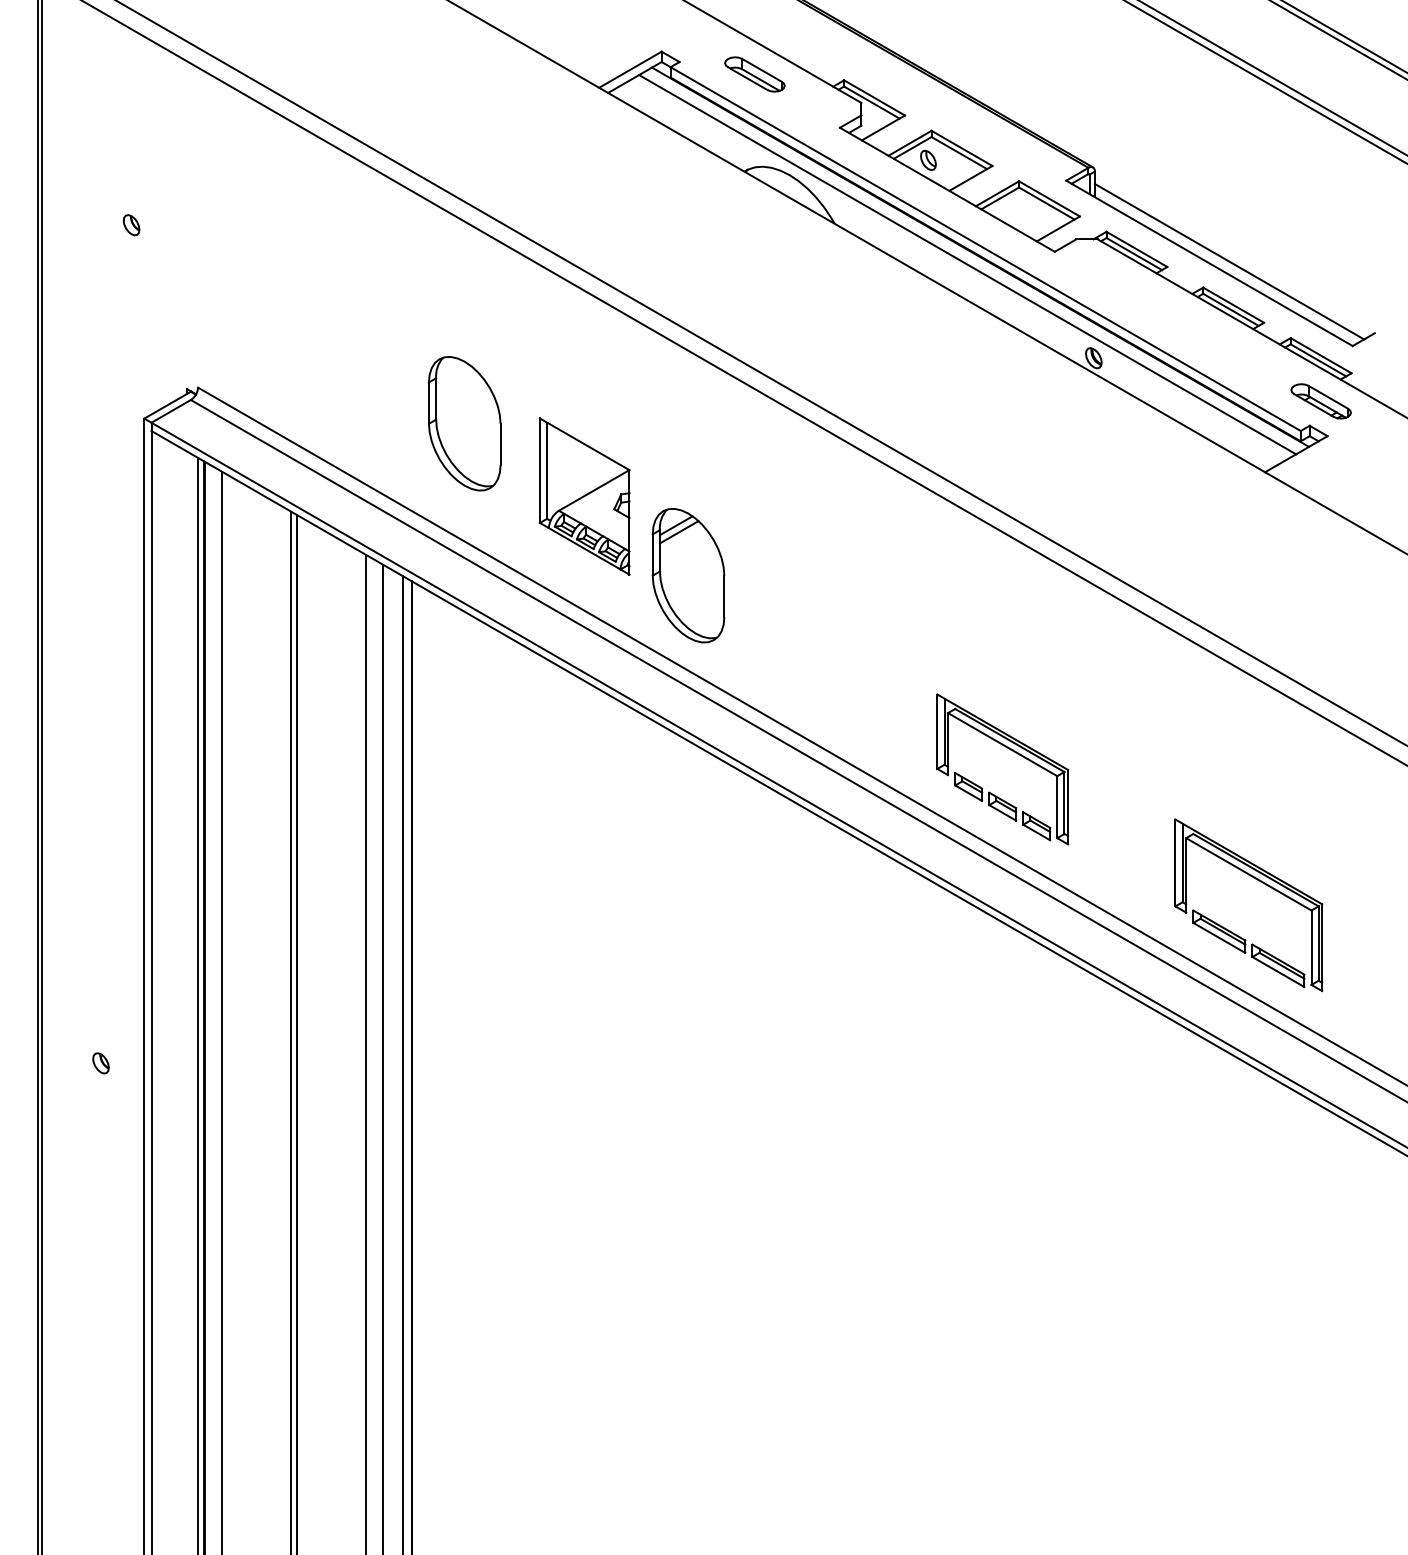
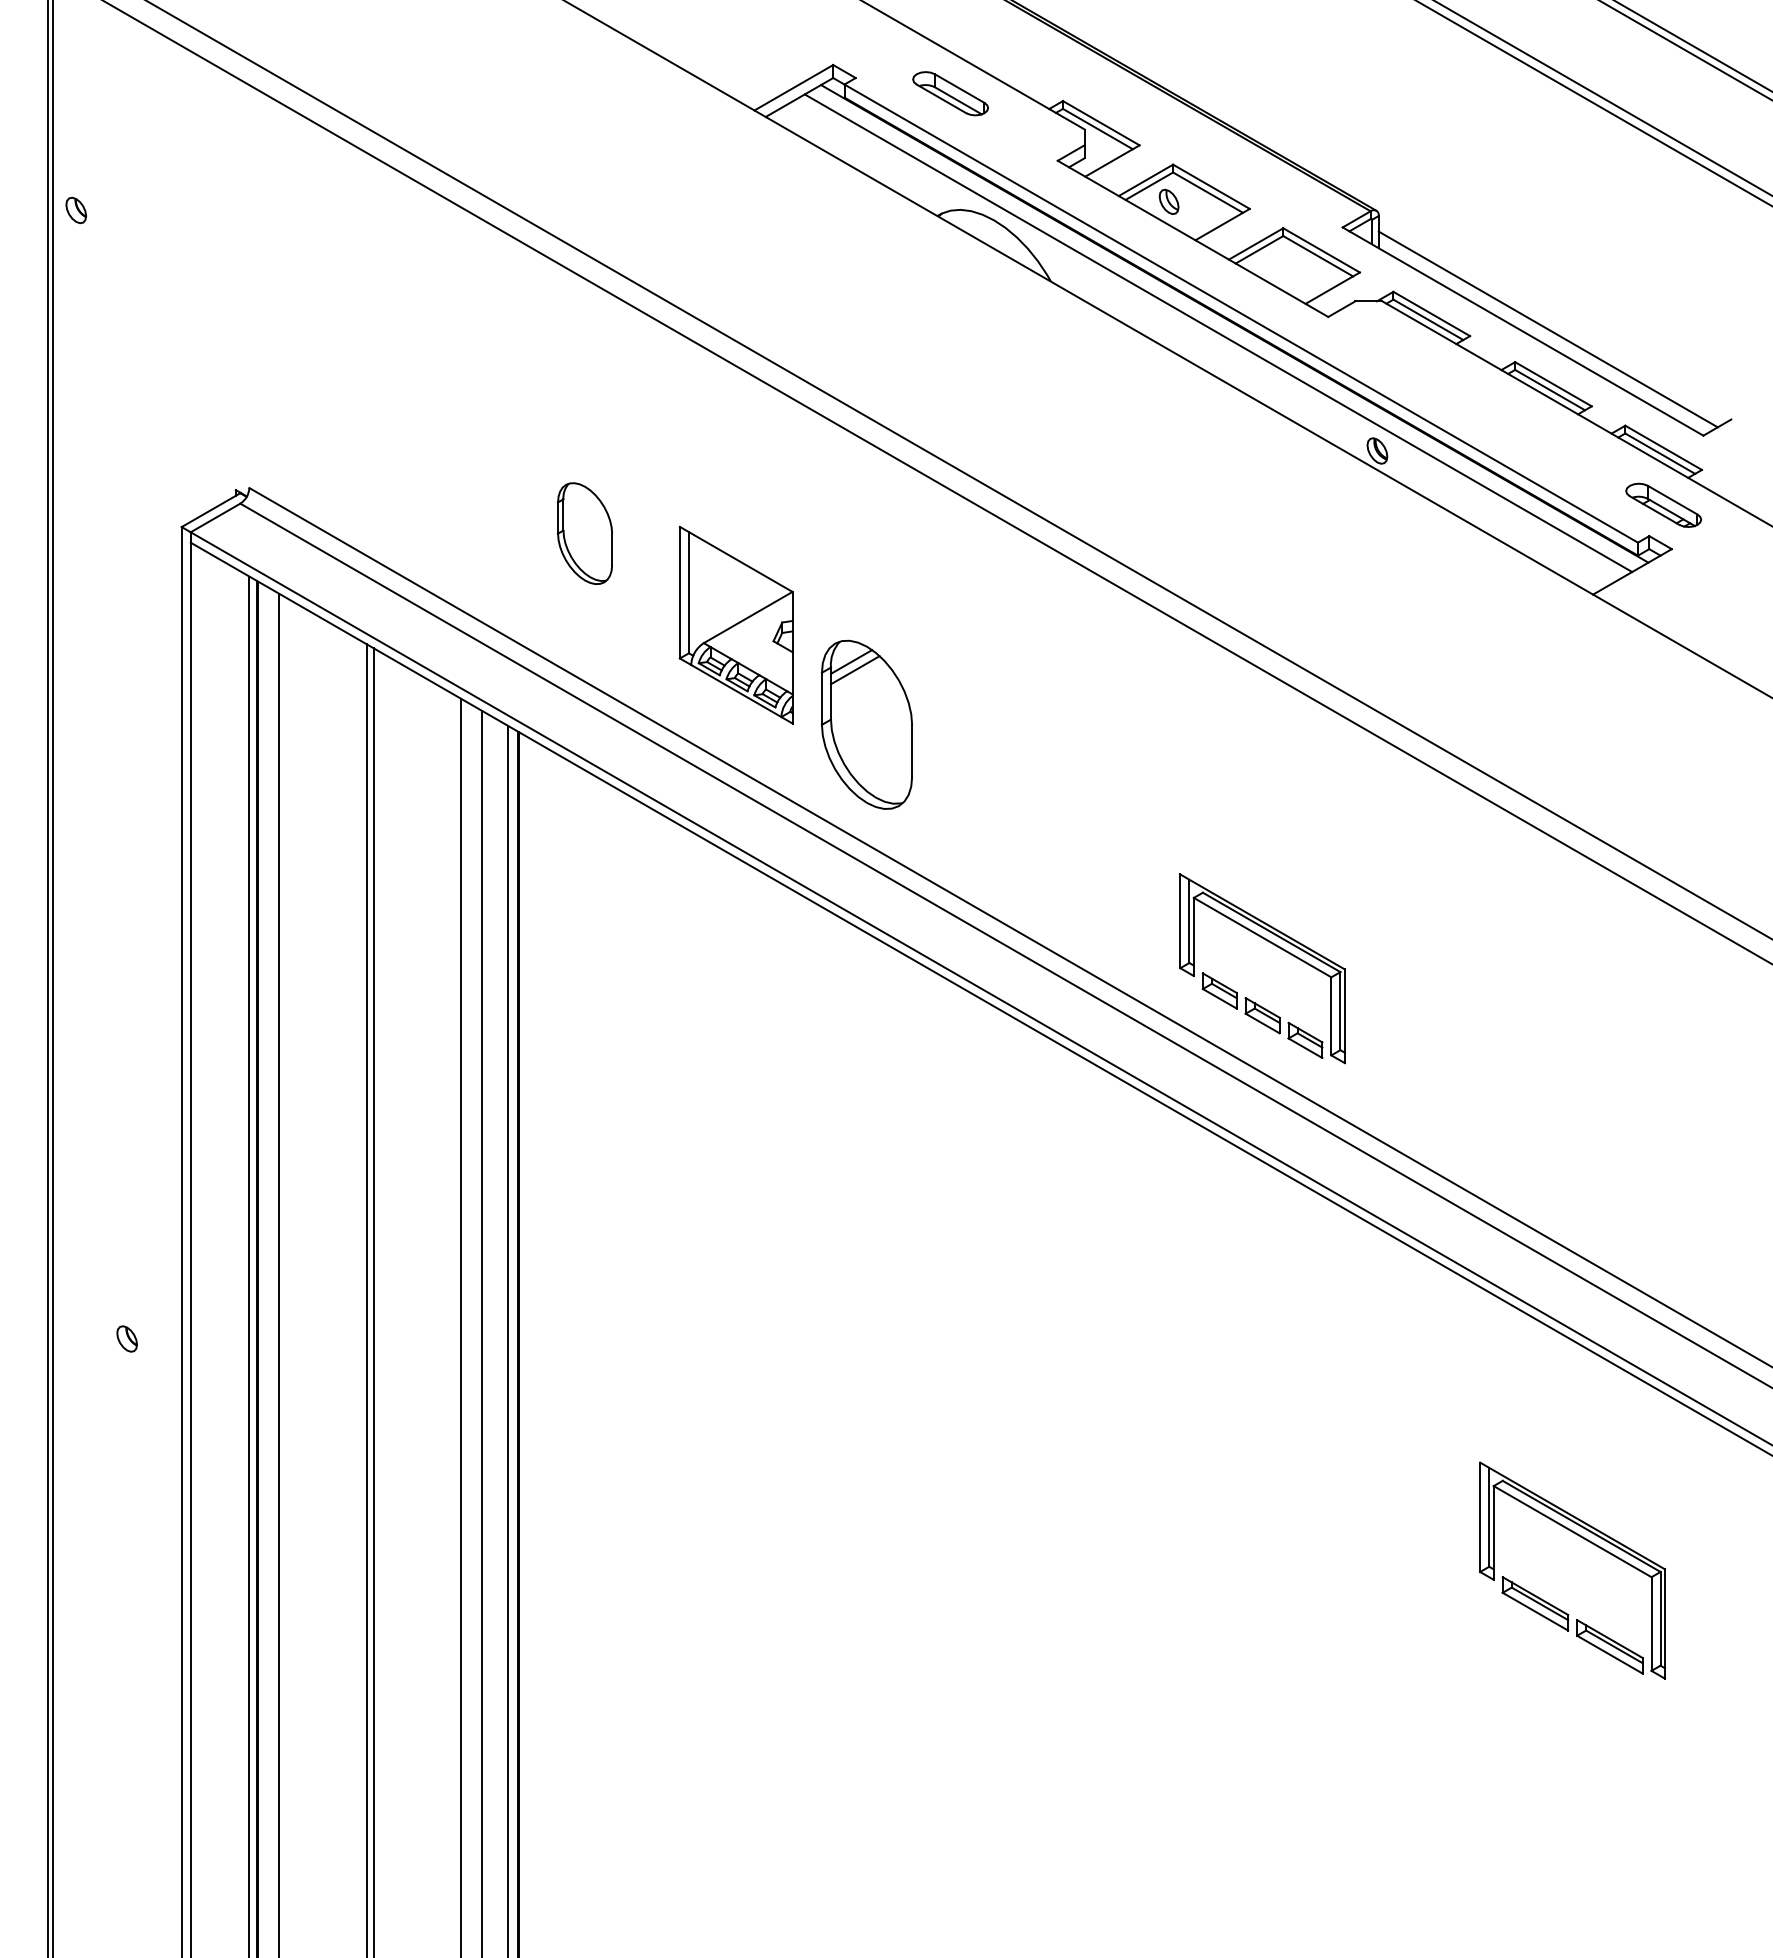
part: (131, 225) -> (76, 210), moved
part: (464, 423) -> (584, 533), size x0.6
part: (1260, 882) -> (1587, 1541), moved

